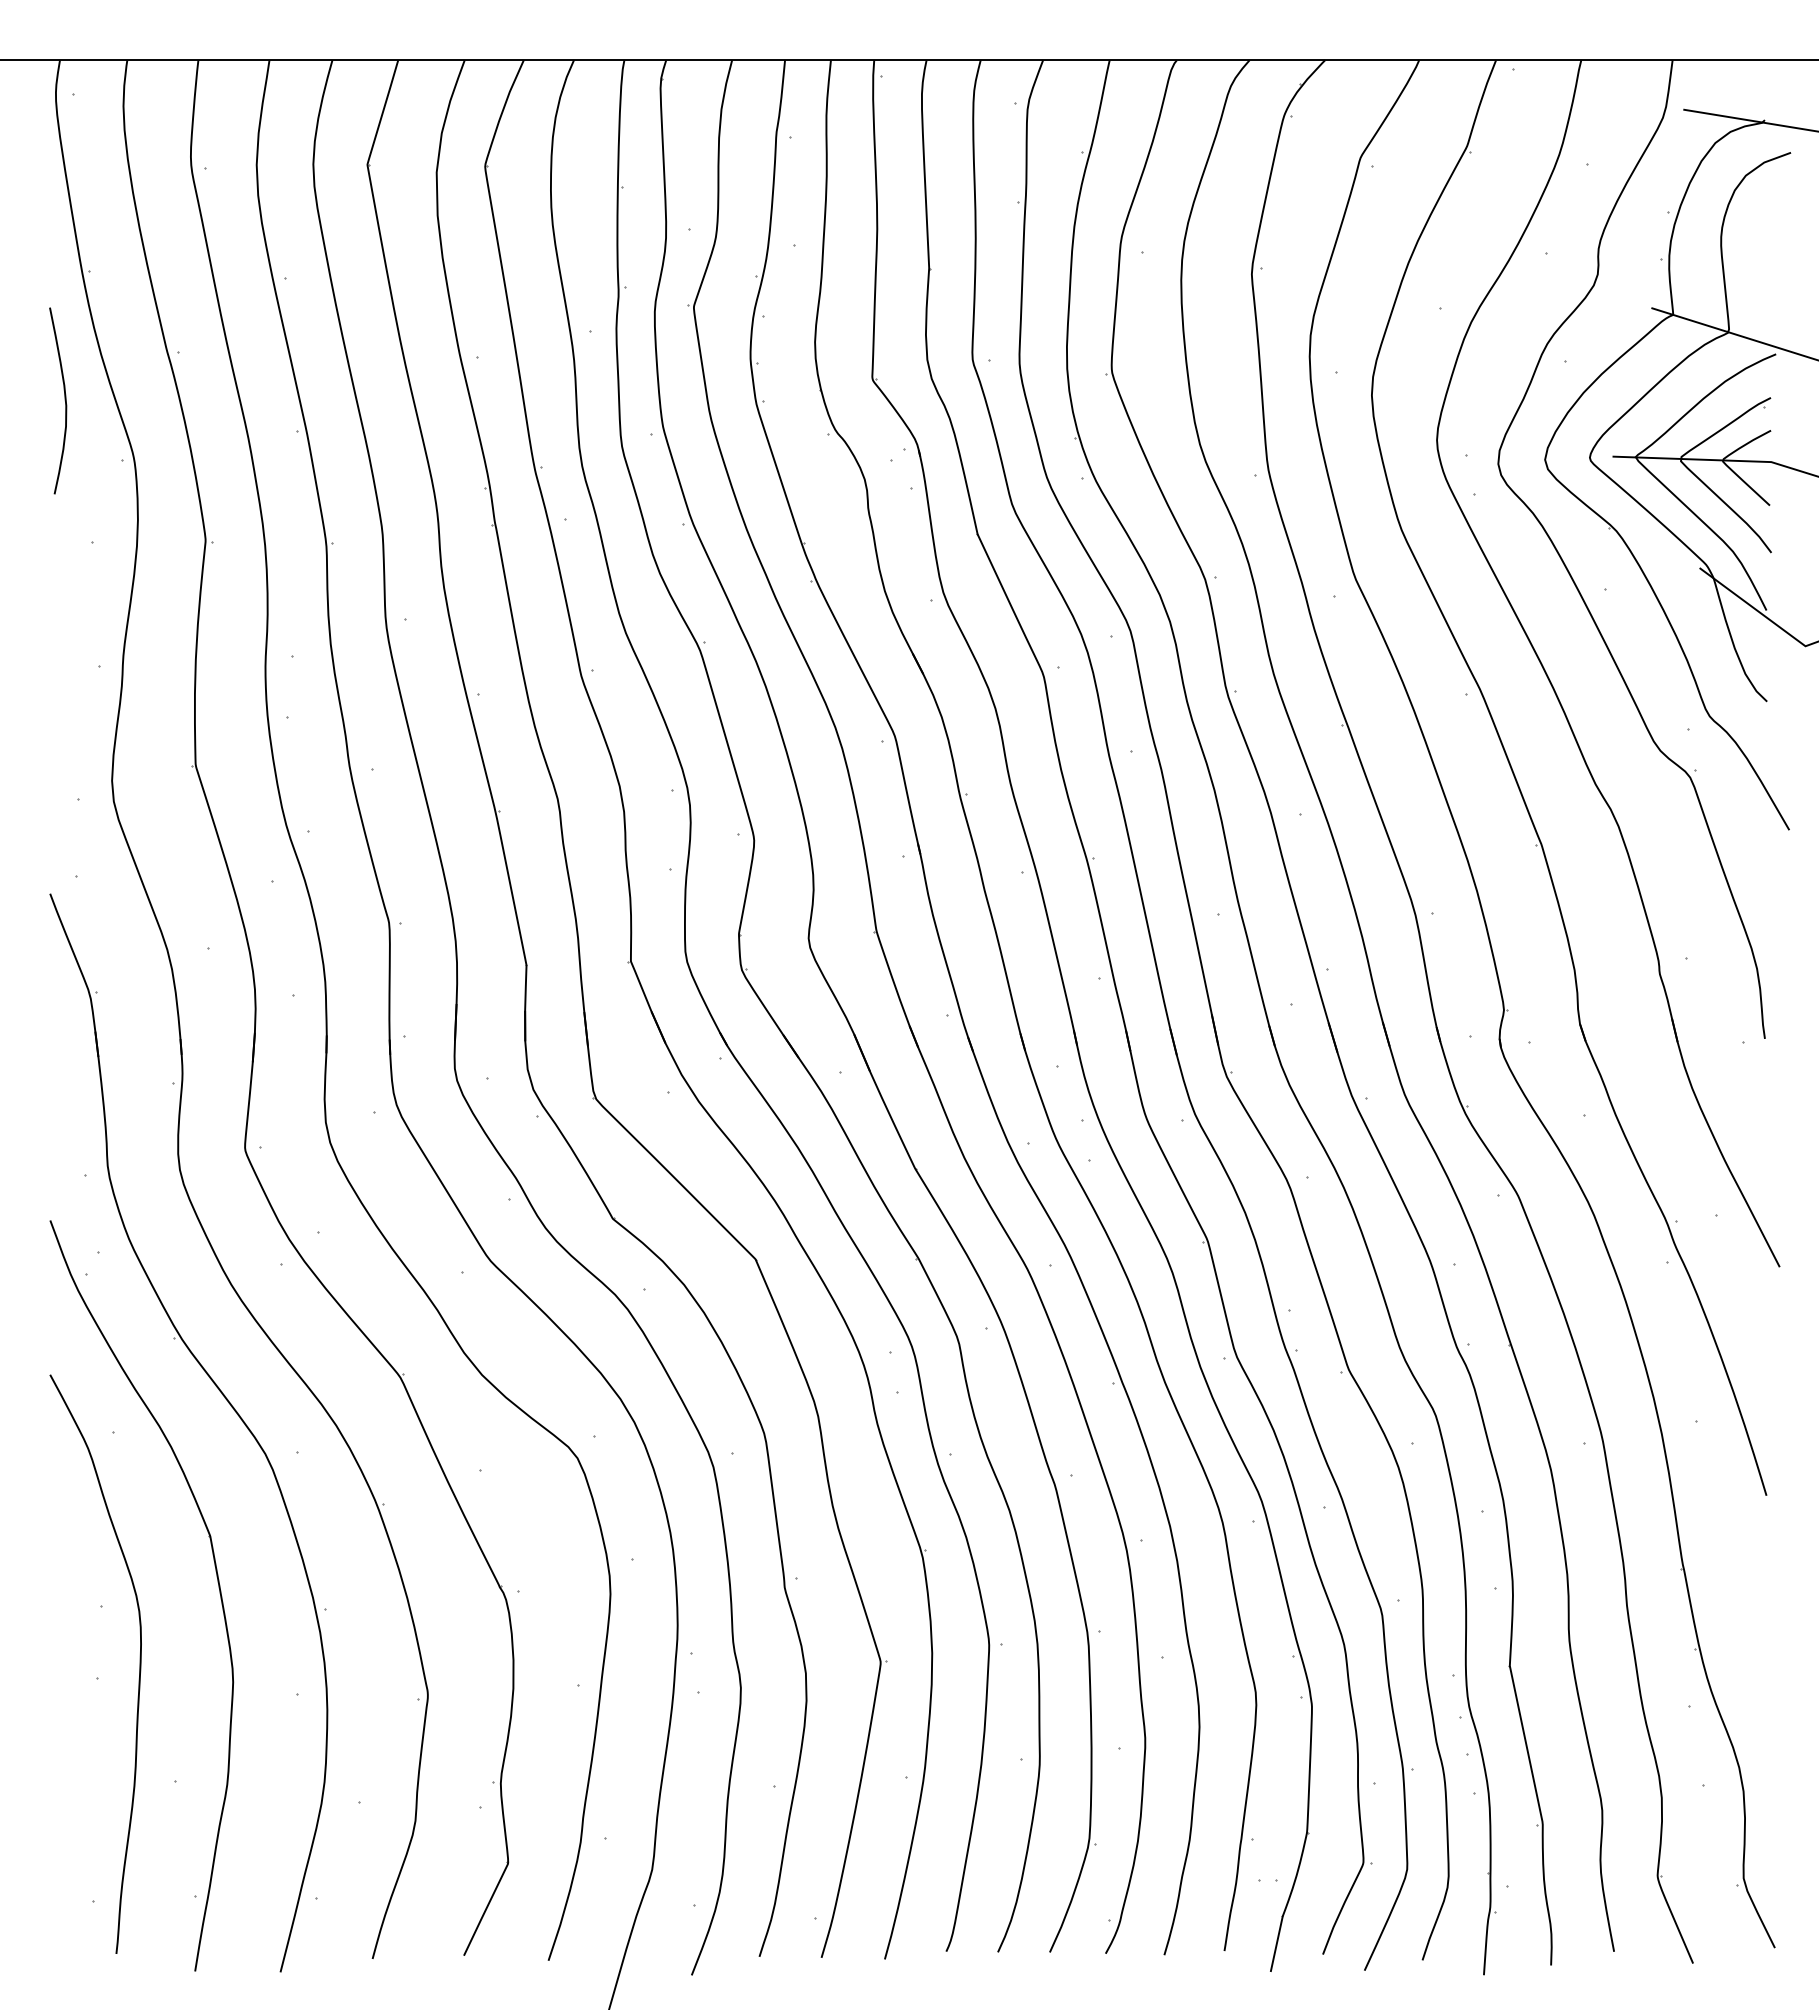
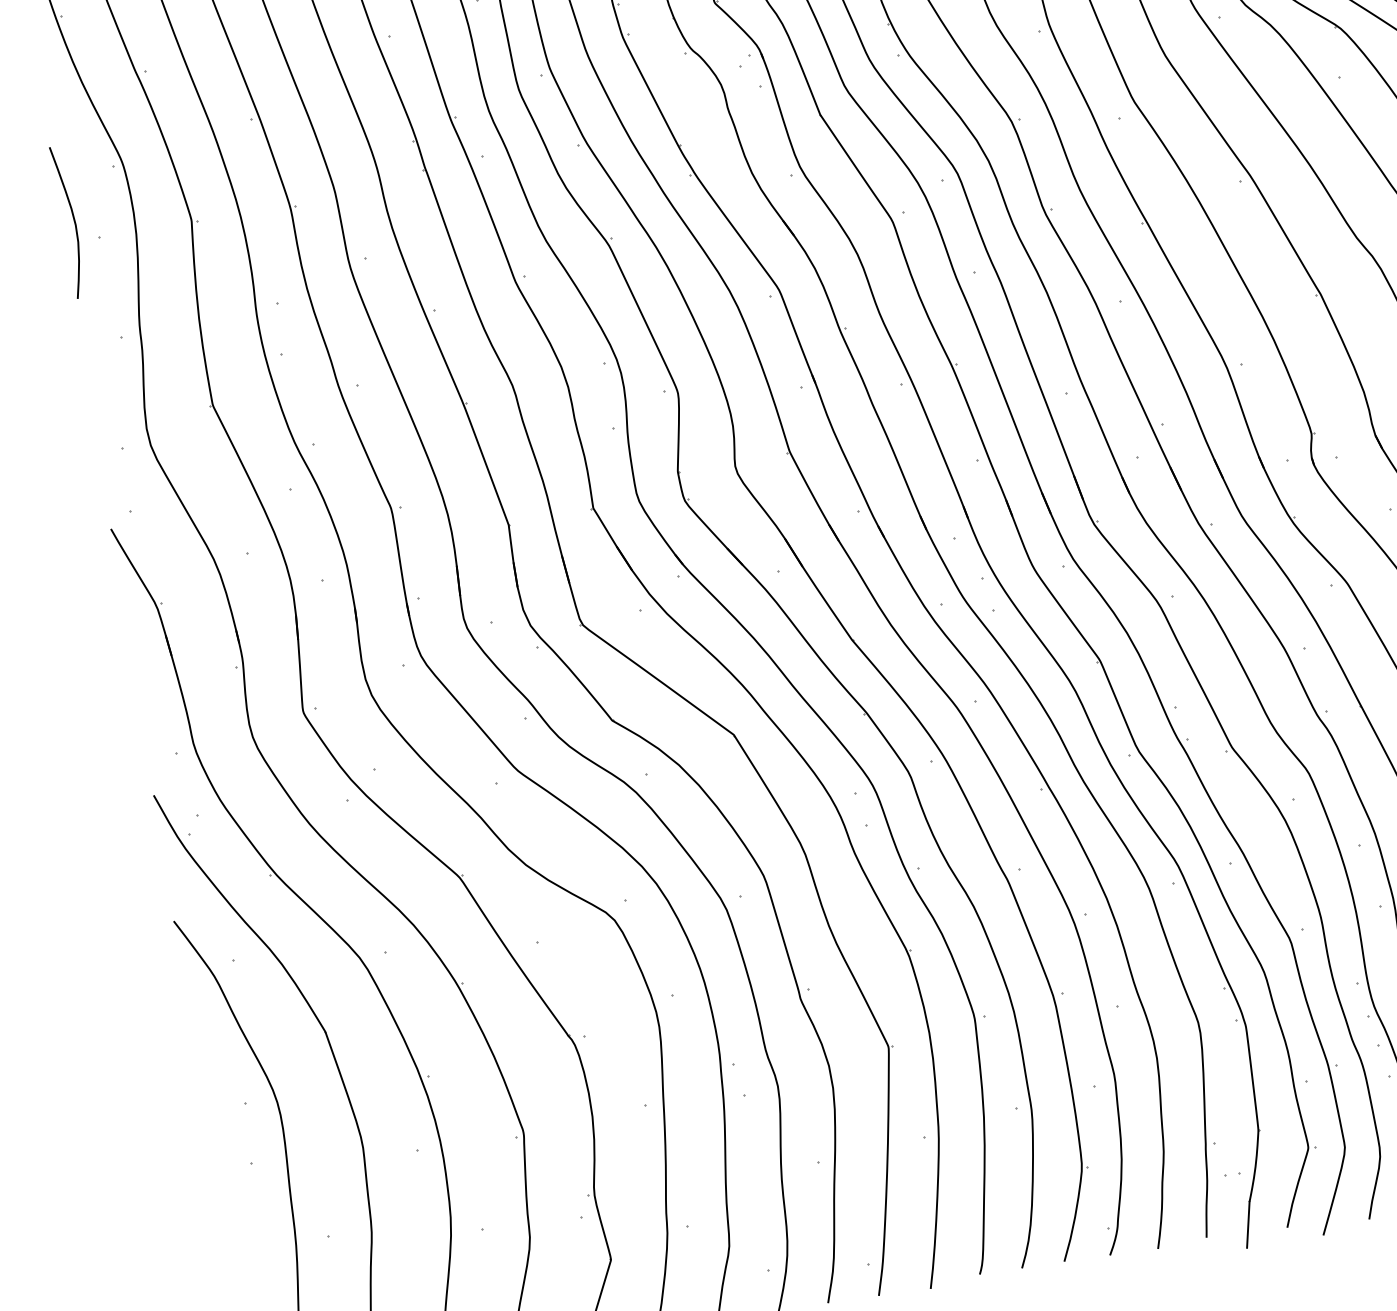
curve: (64, 400) -> (73, 221), moved

